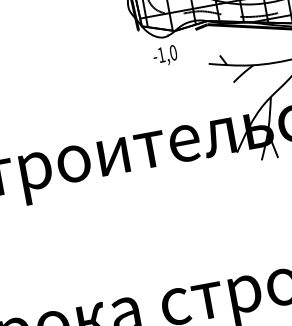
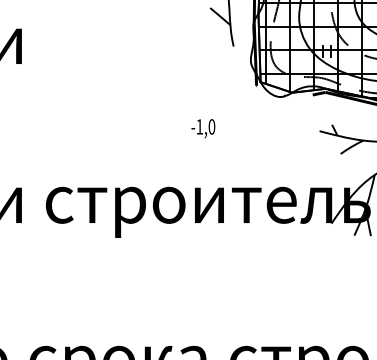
text: (165, 55) -> (203, 128), moved

